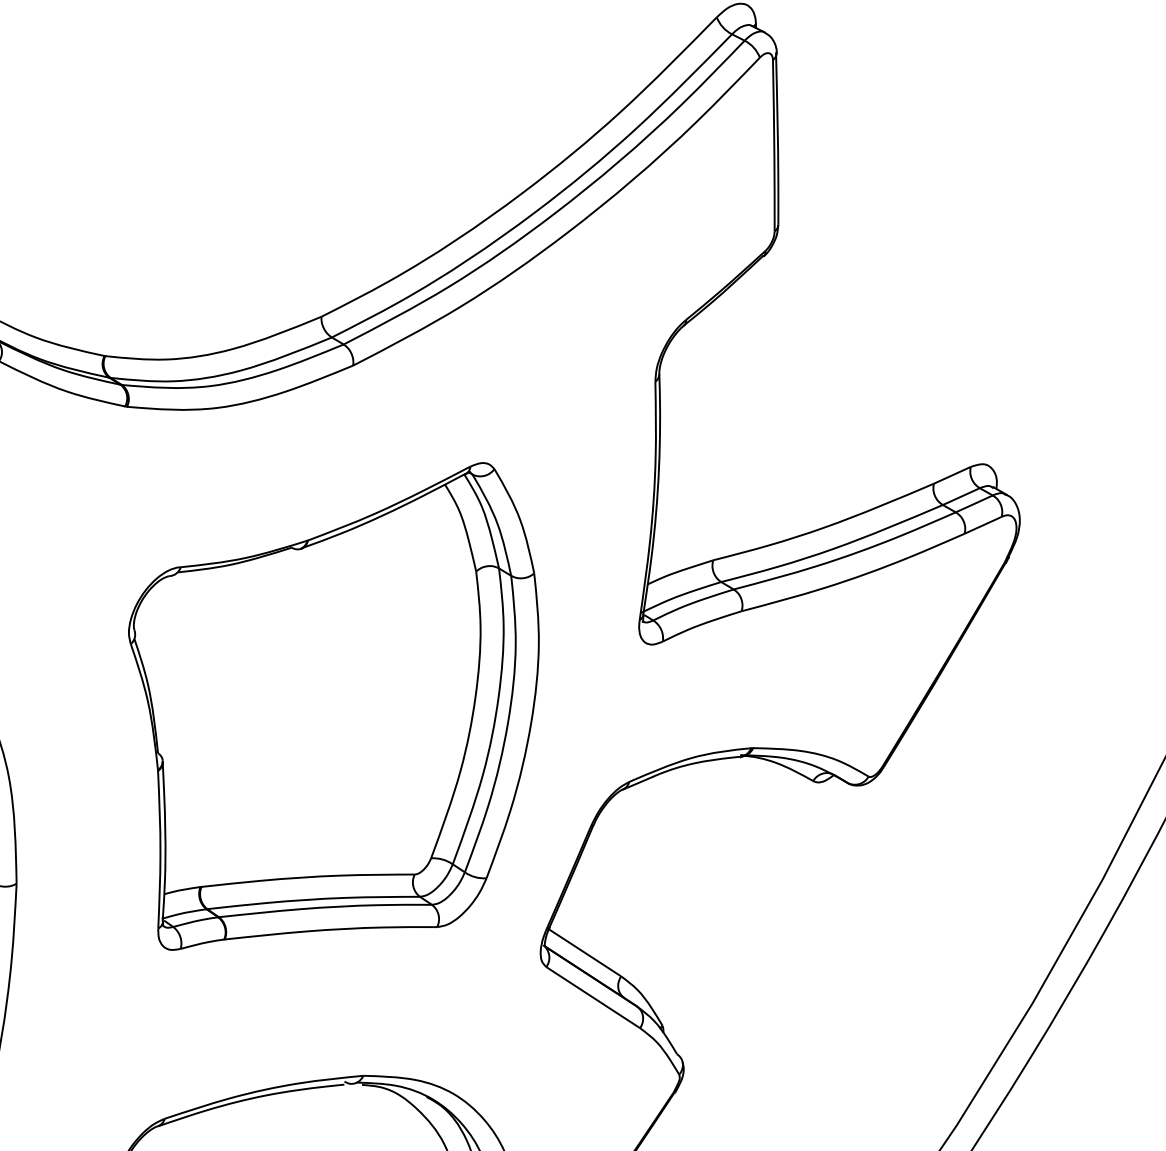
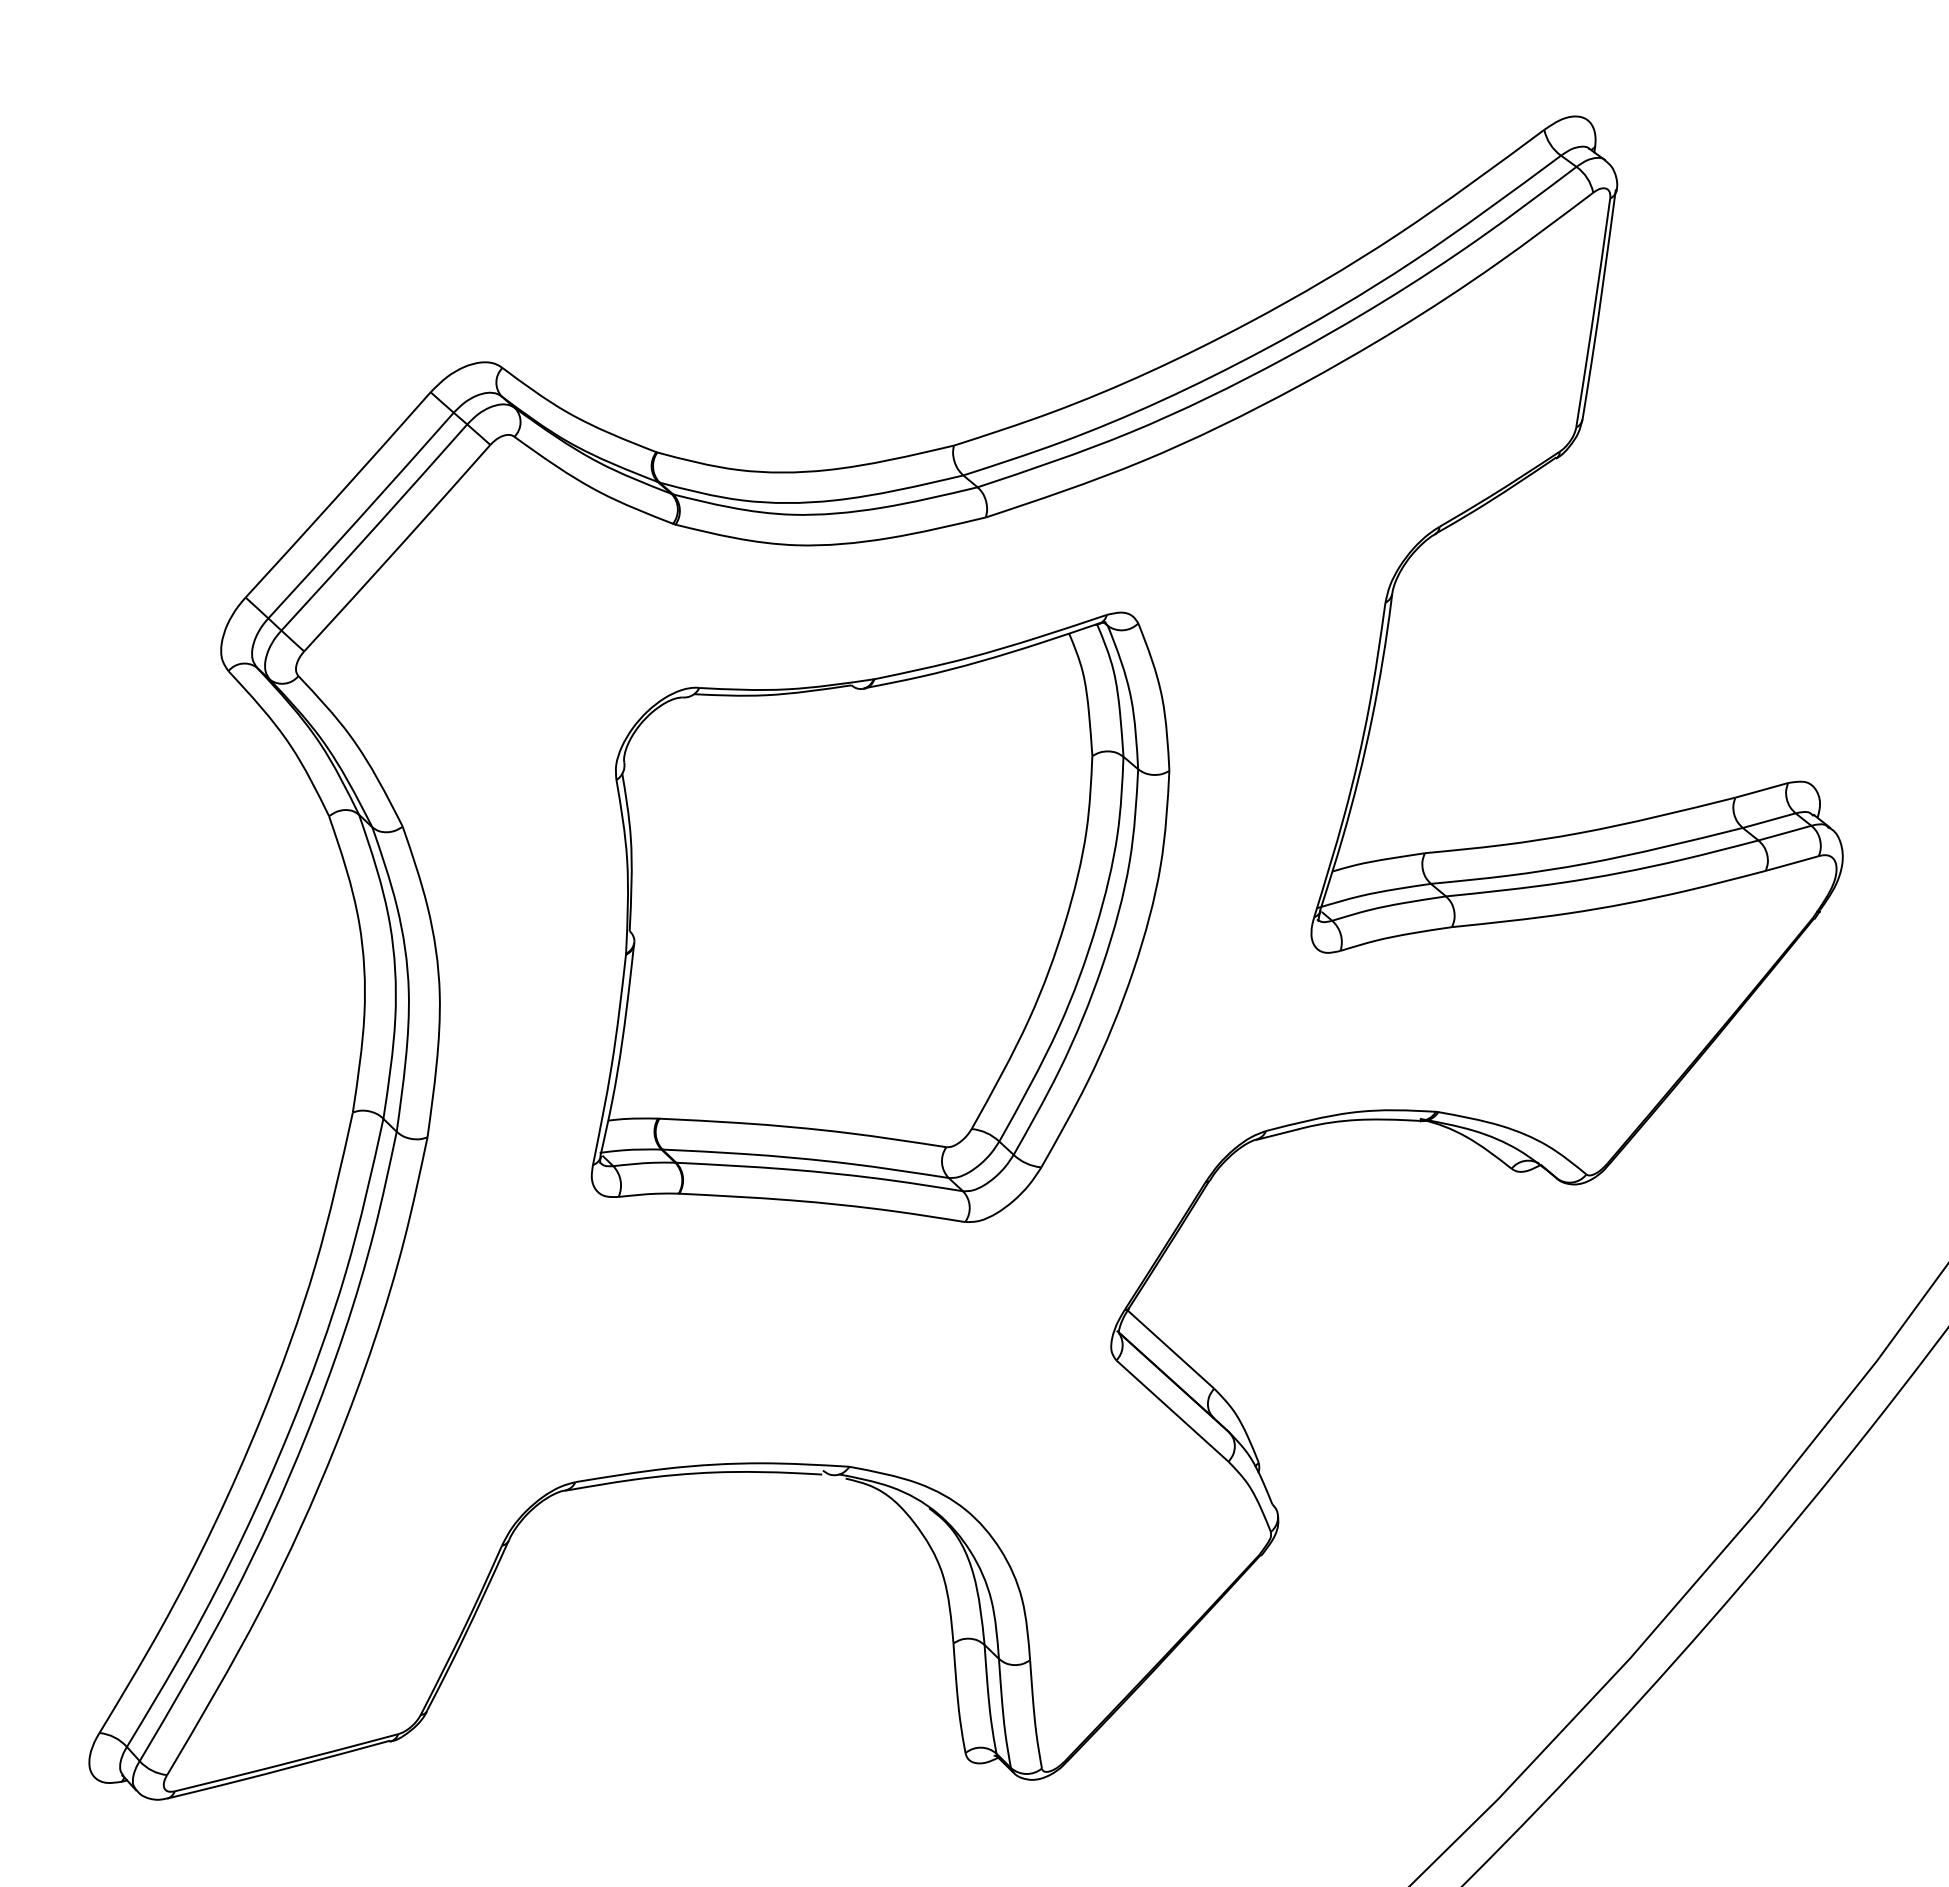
part: (339, 713) -> (880, 916), moved

